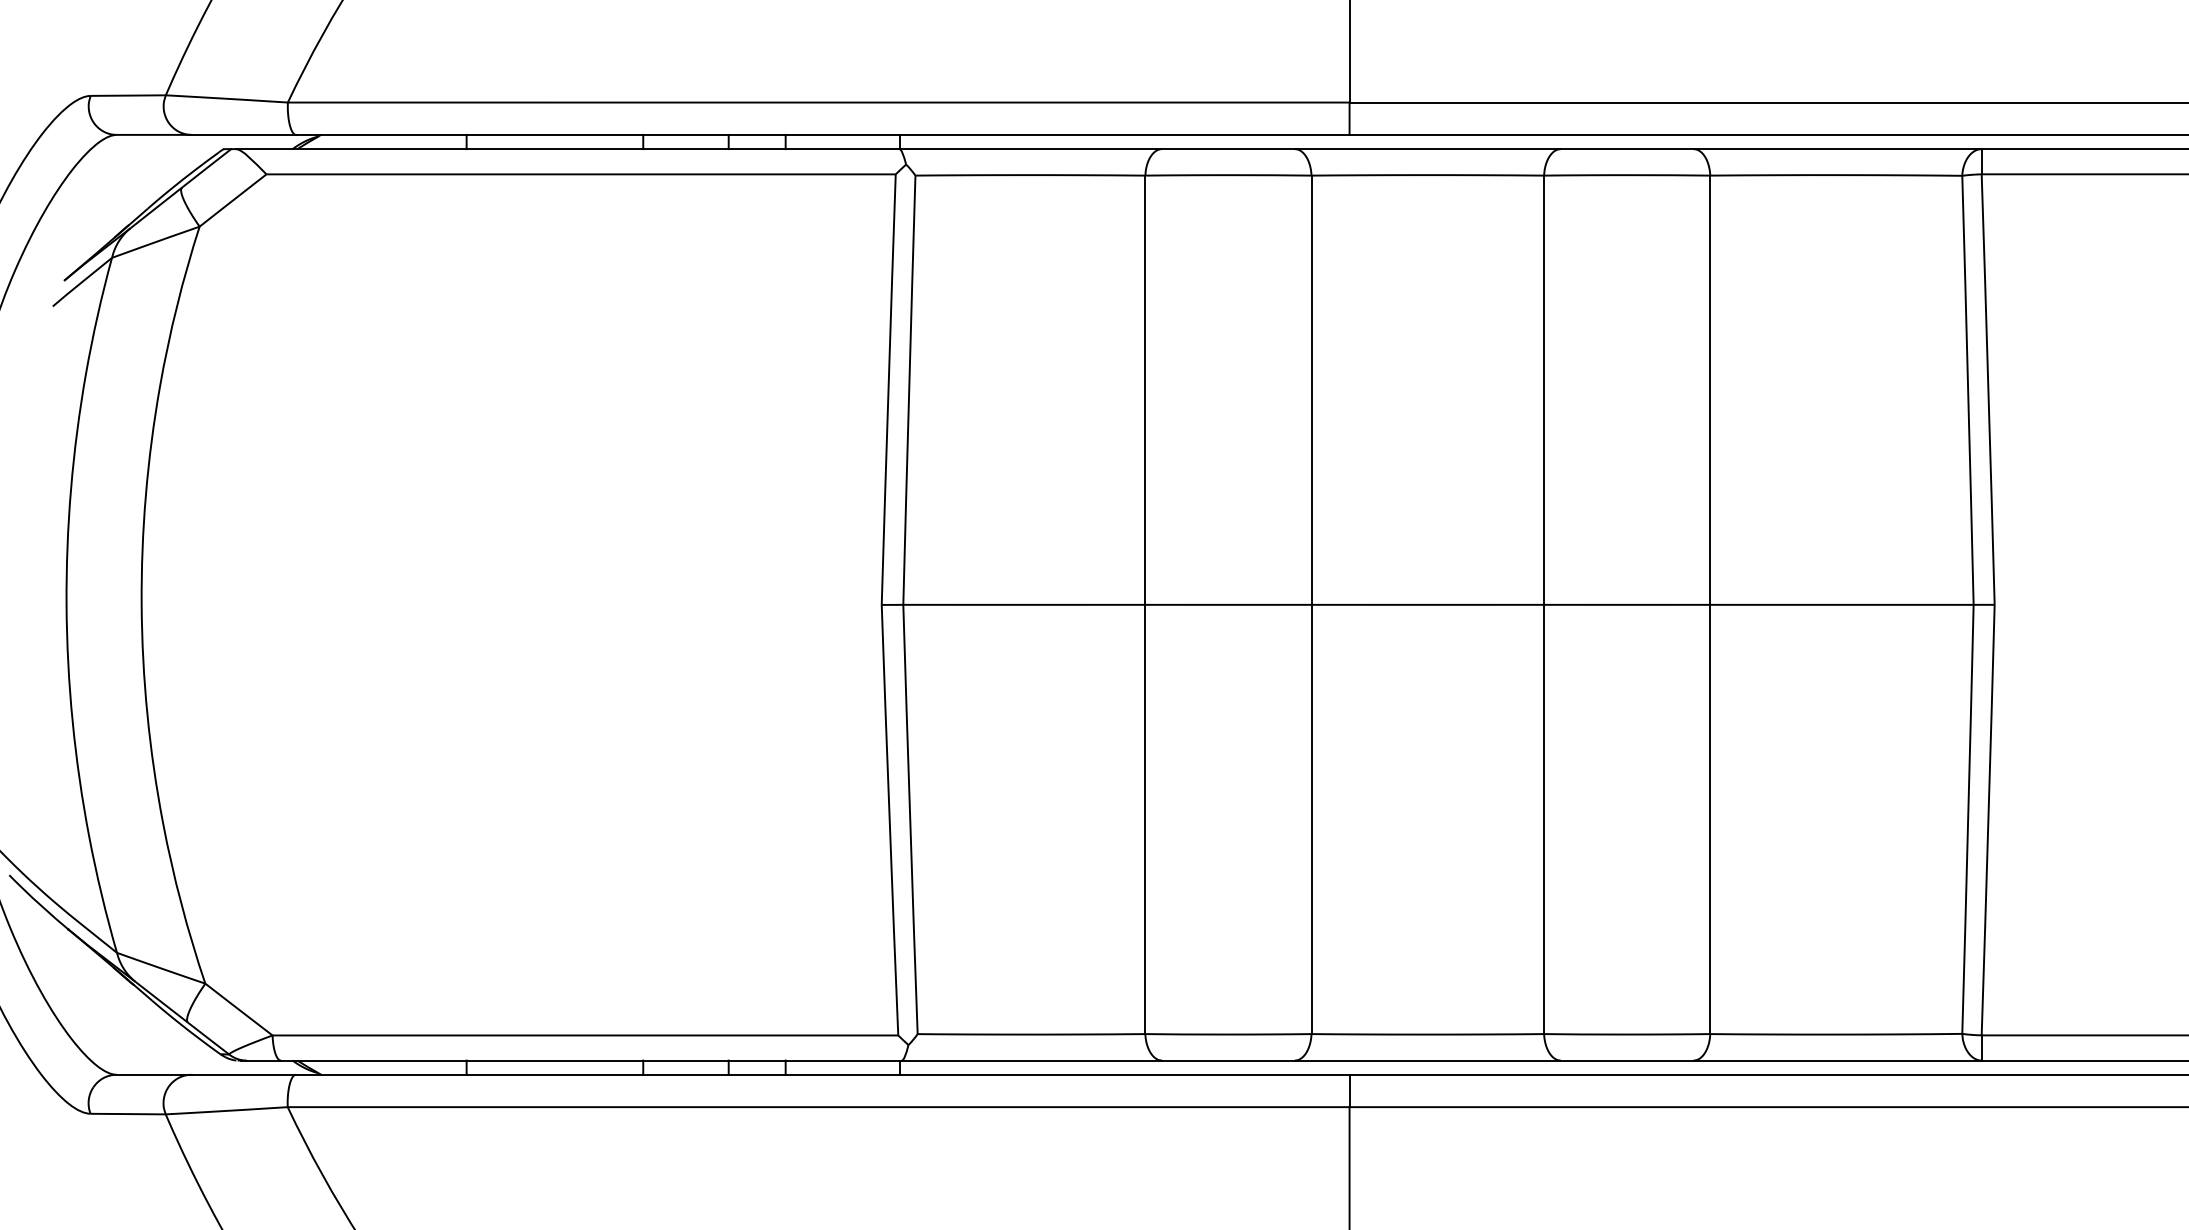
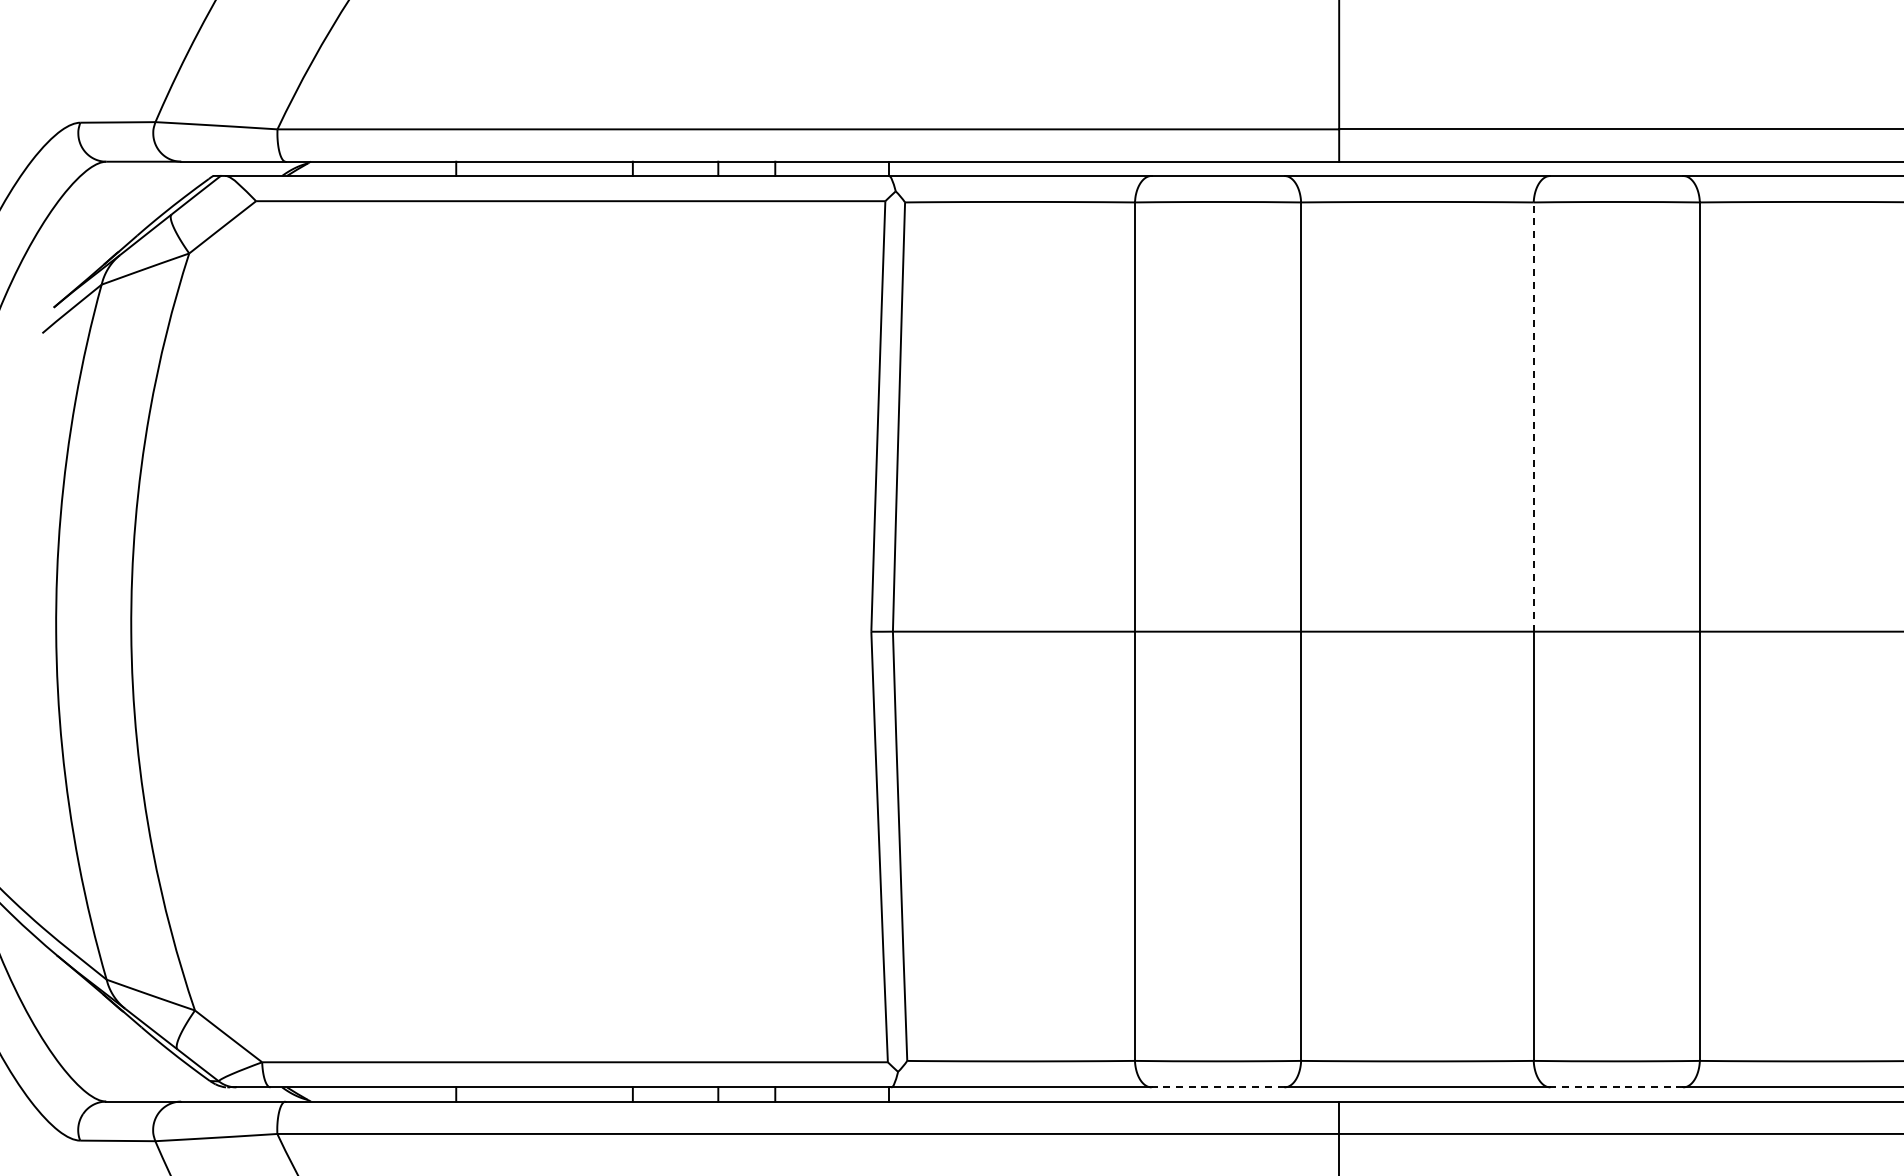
line: (1544, 390) -> (1534, 417), solid -> dashed
line: (1227, 1060) -> (1217, 1087), solid -> dashed
line: (1626, 1060) -> (1616, 1087), solid -> dashed

